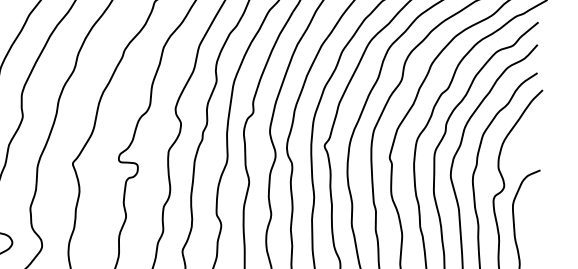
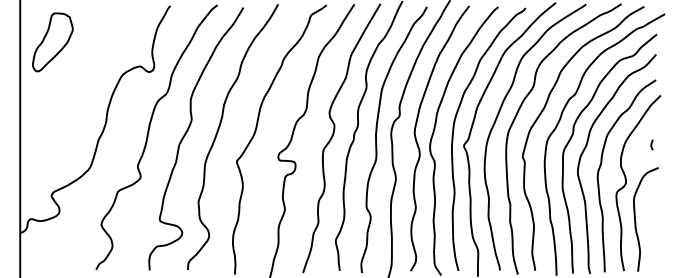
curve: (532, 144) -> (651, 144), added

